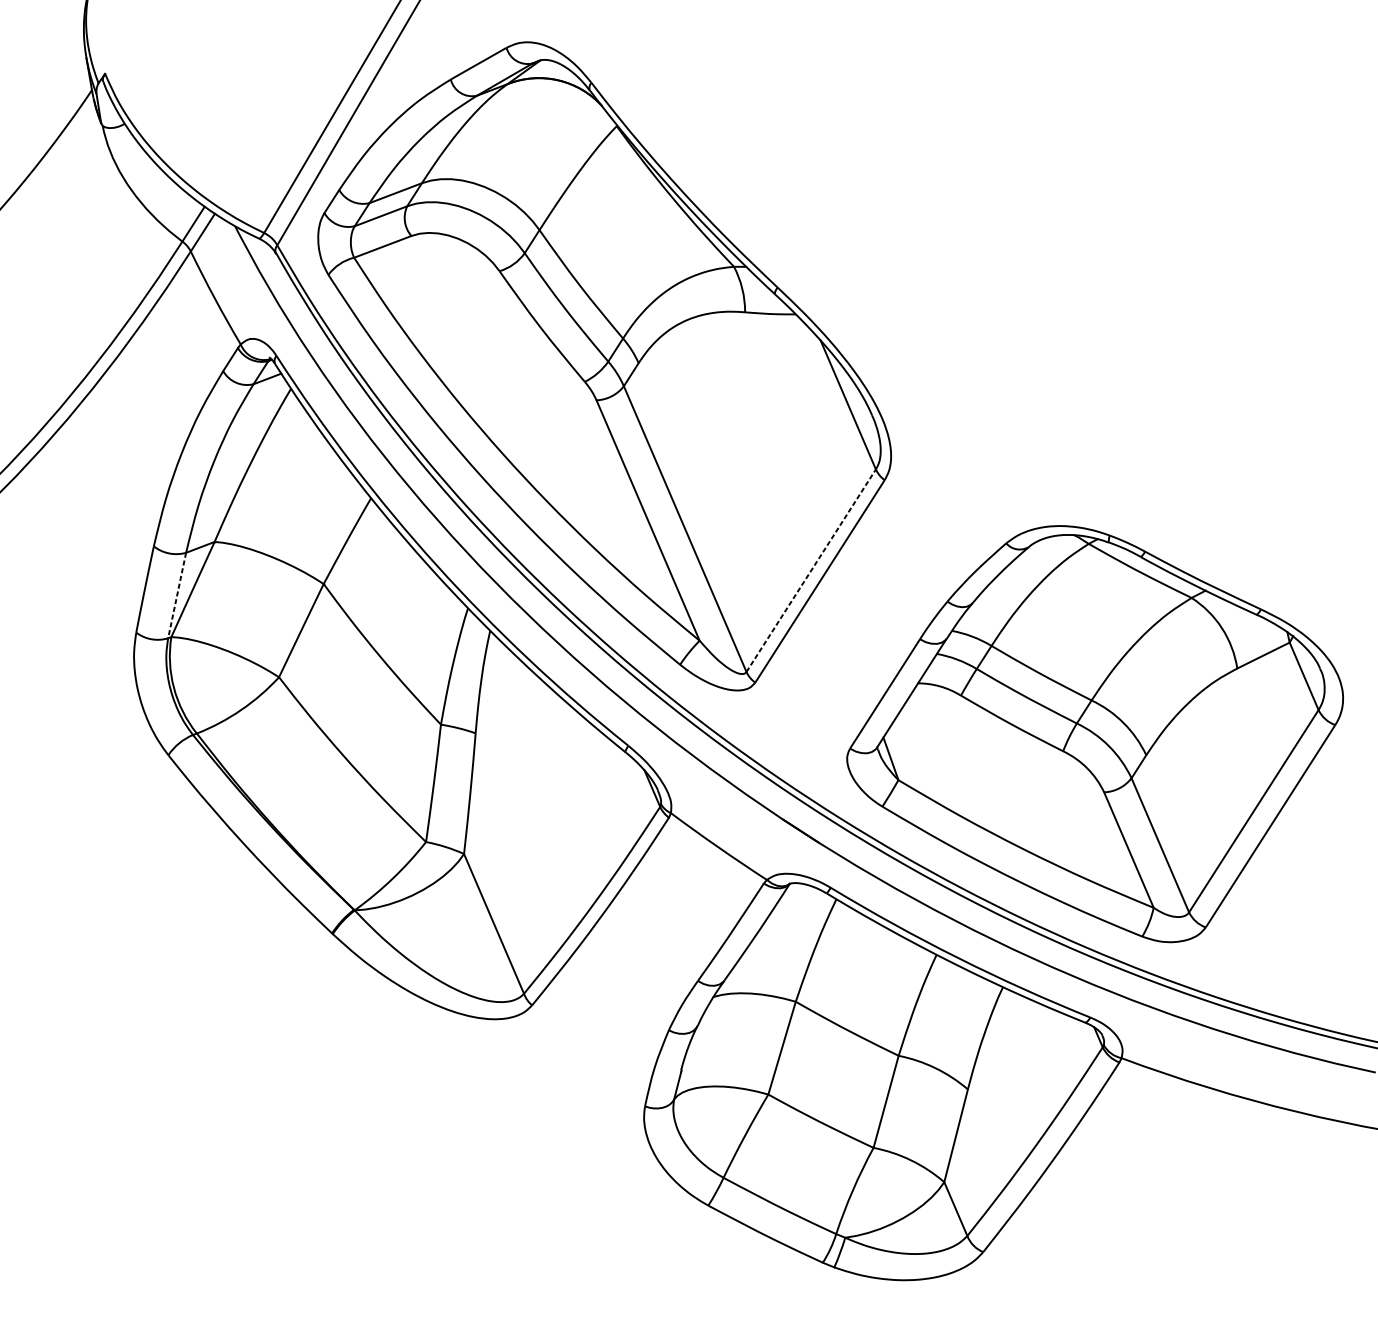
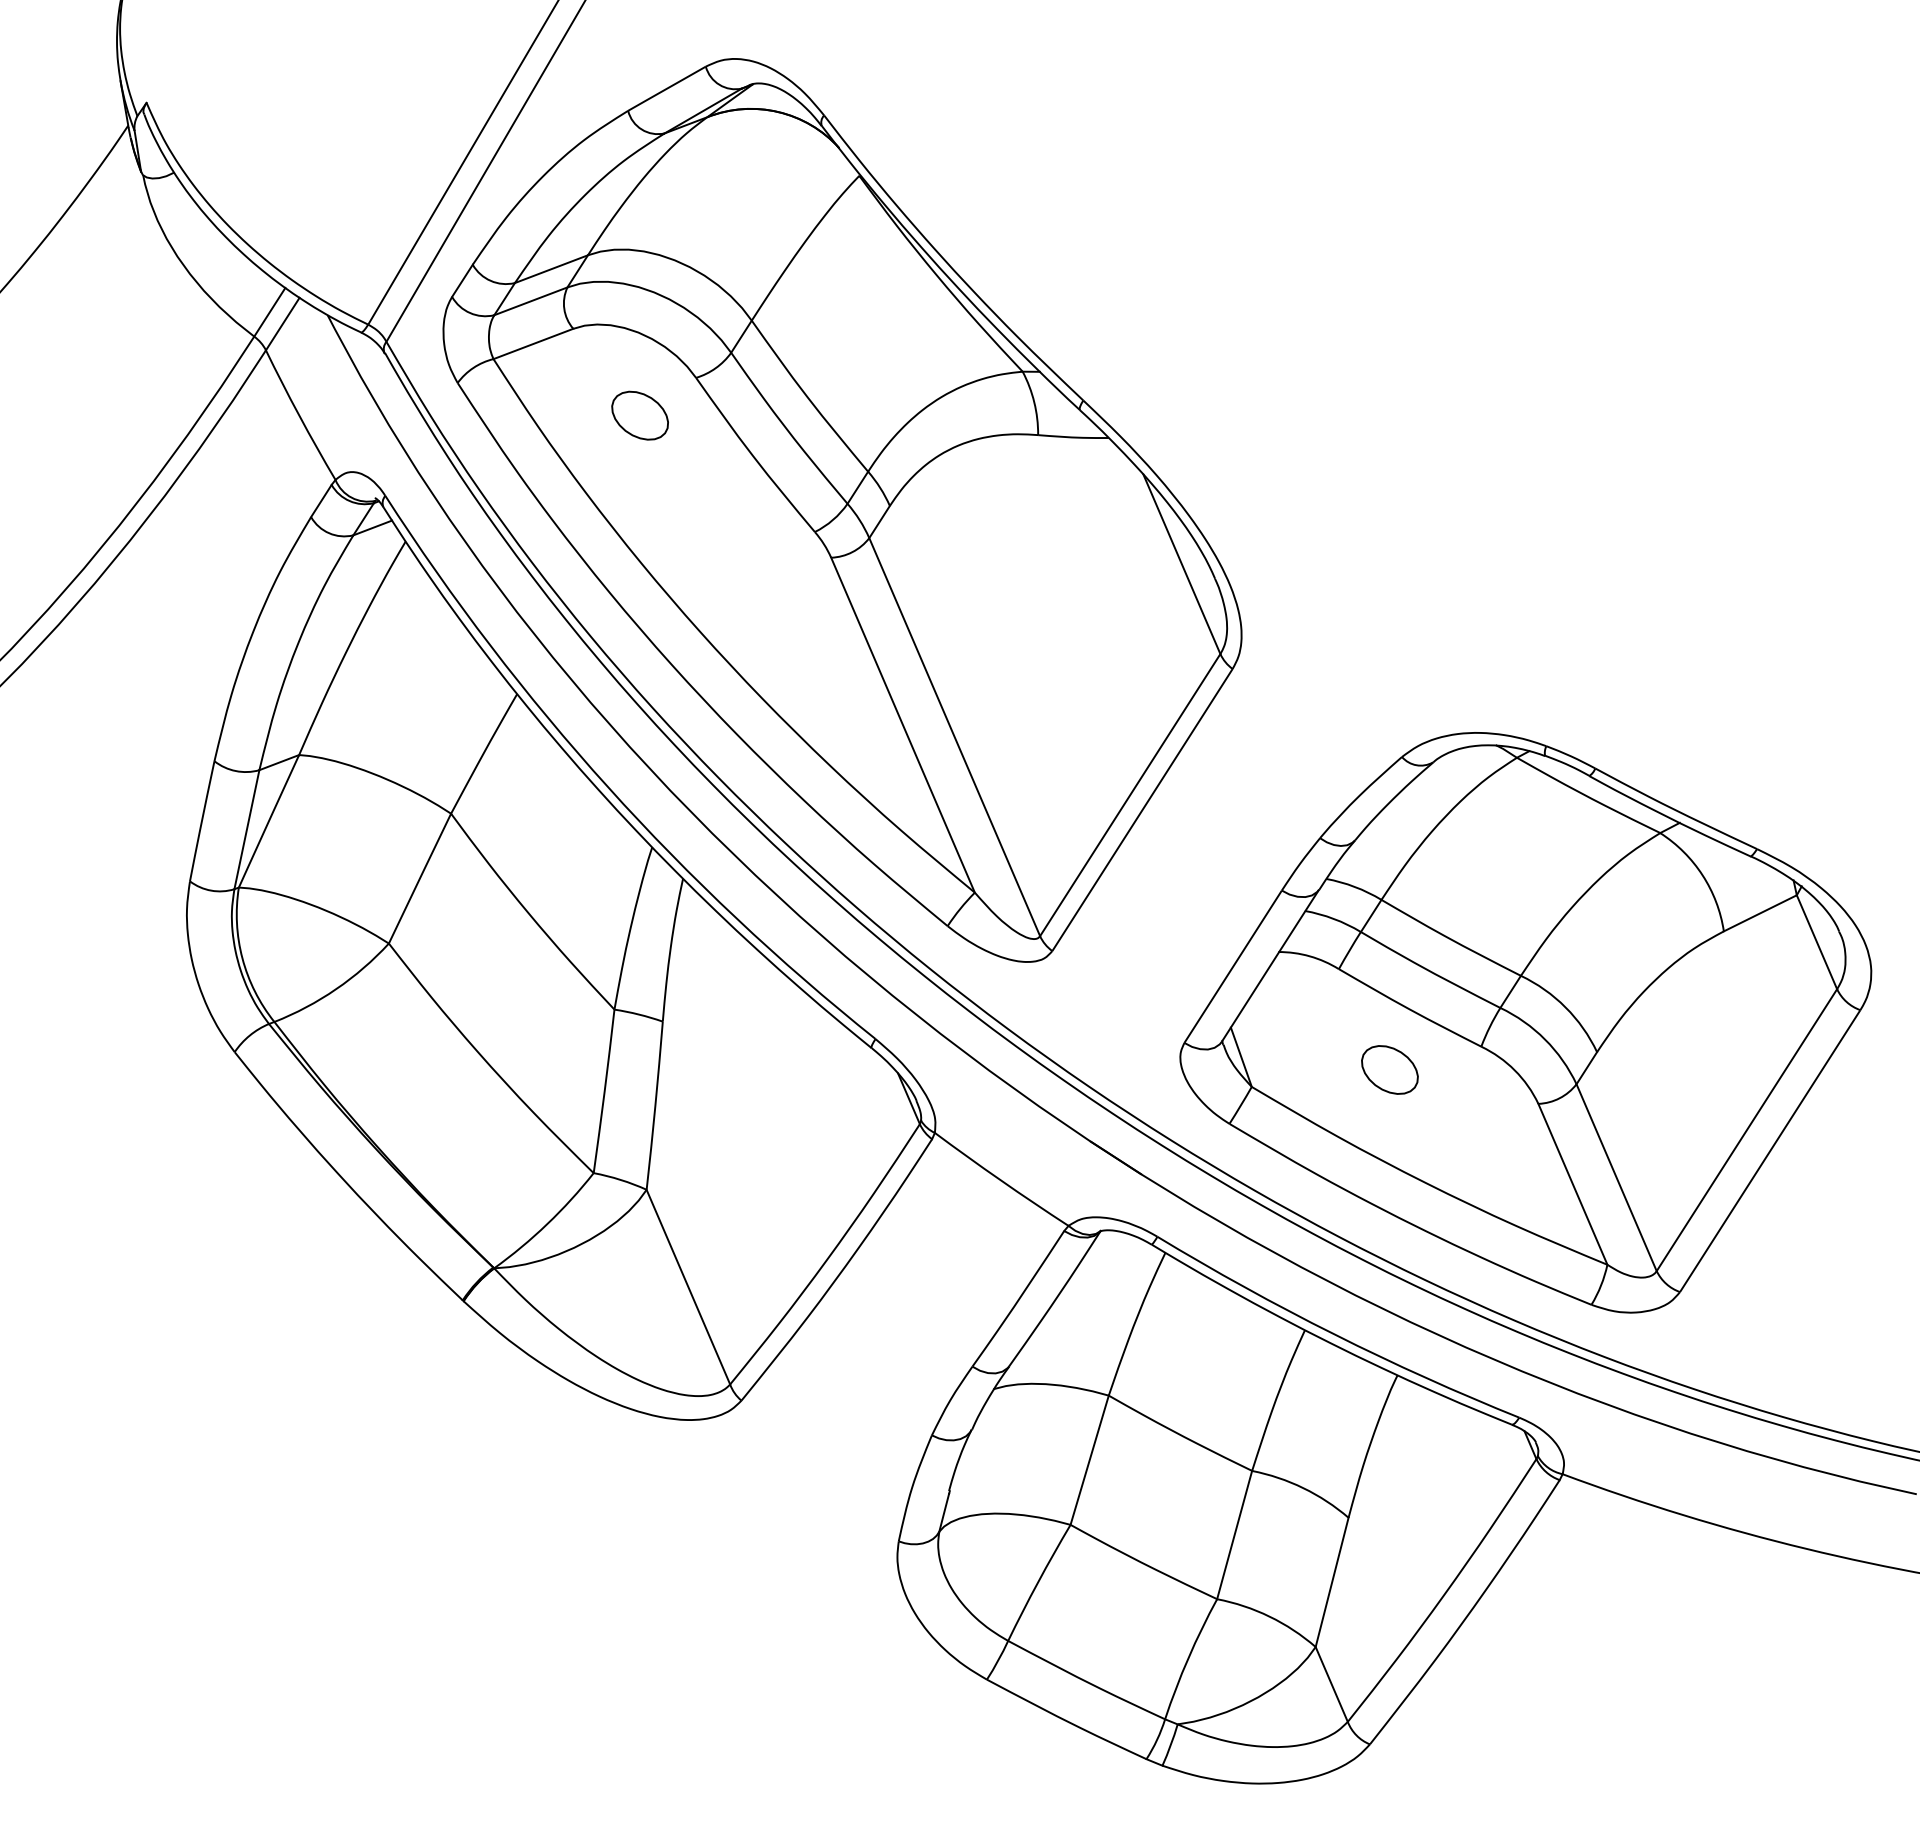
part: (458, 298) -> (639, 415), added
line: (811, 570) -> (1130, 794), dashed -> solid
line: (176, 595) -> (246, 829), dashed -> solid
part: (997, 767) -> (1389, 1069), added

